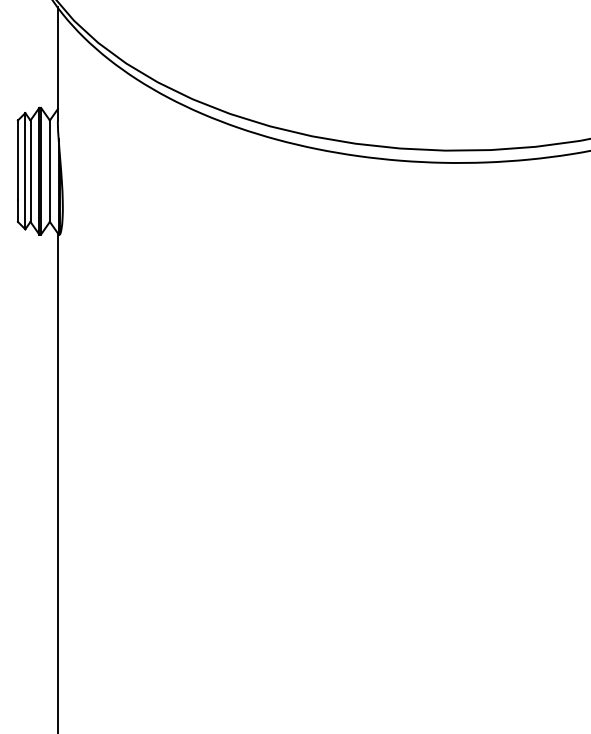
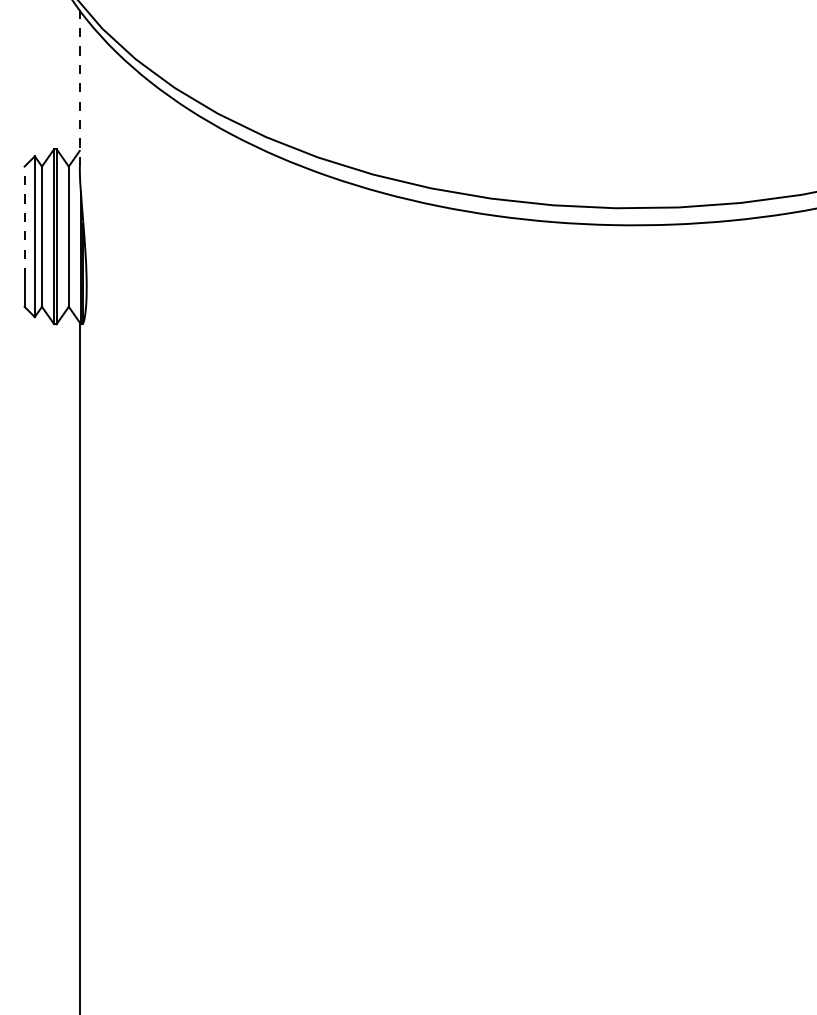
line: (57, 64) -> (79, 88), solid -> dashed
line: (17, 160) -> (24, 221), solid -> dashed

